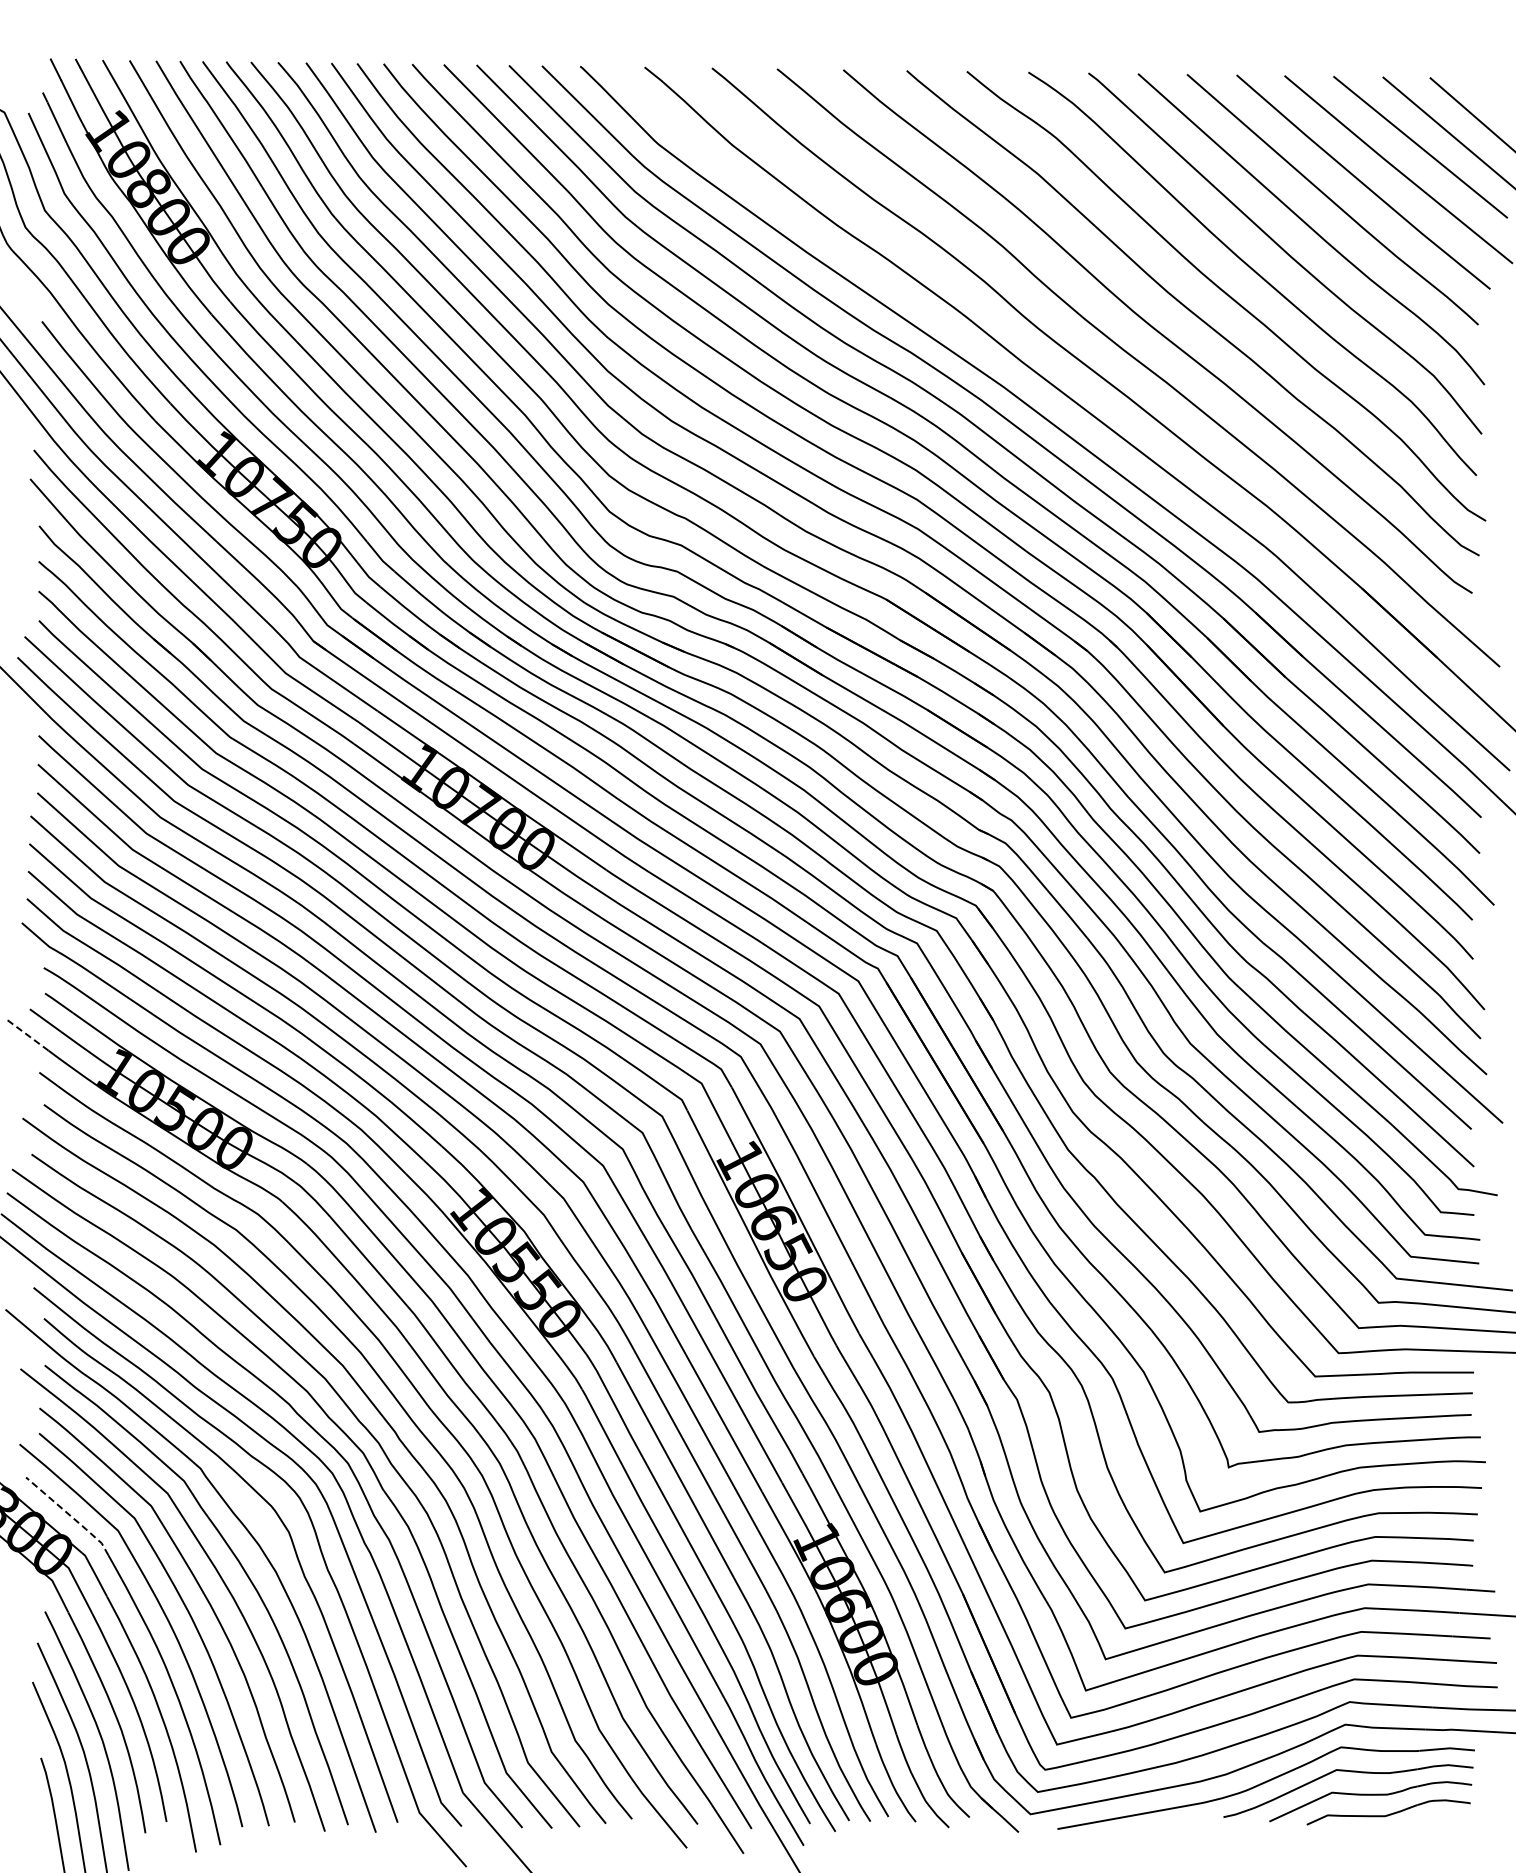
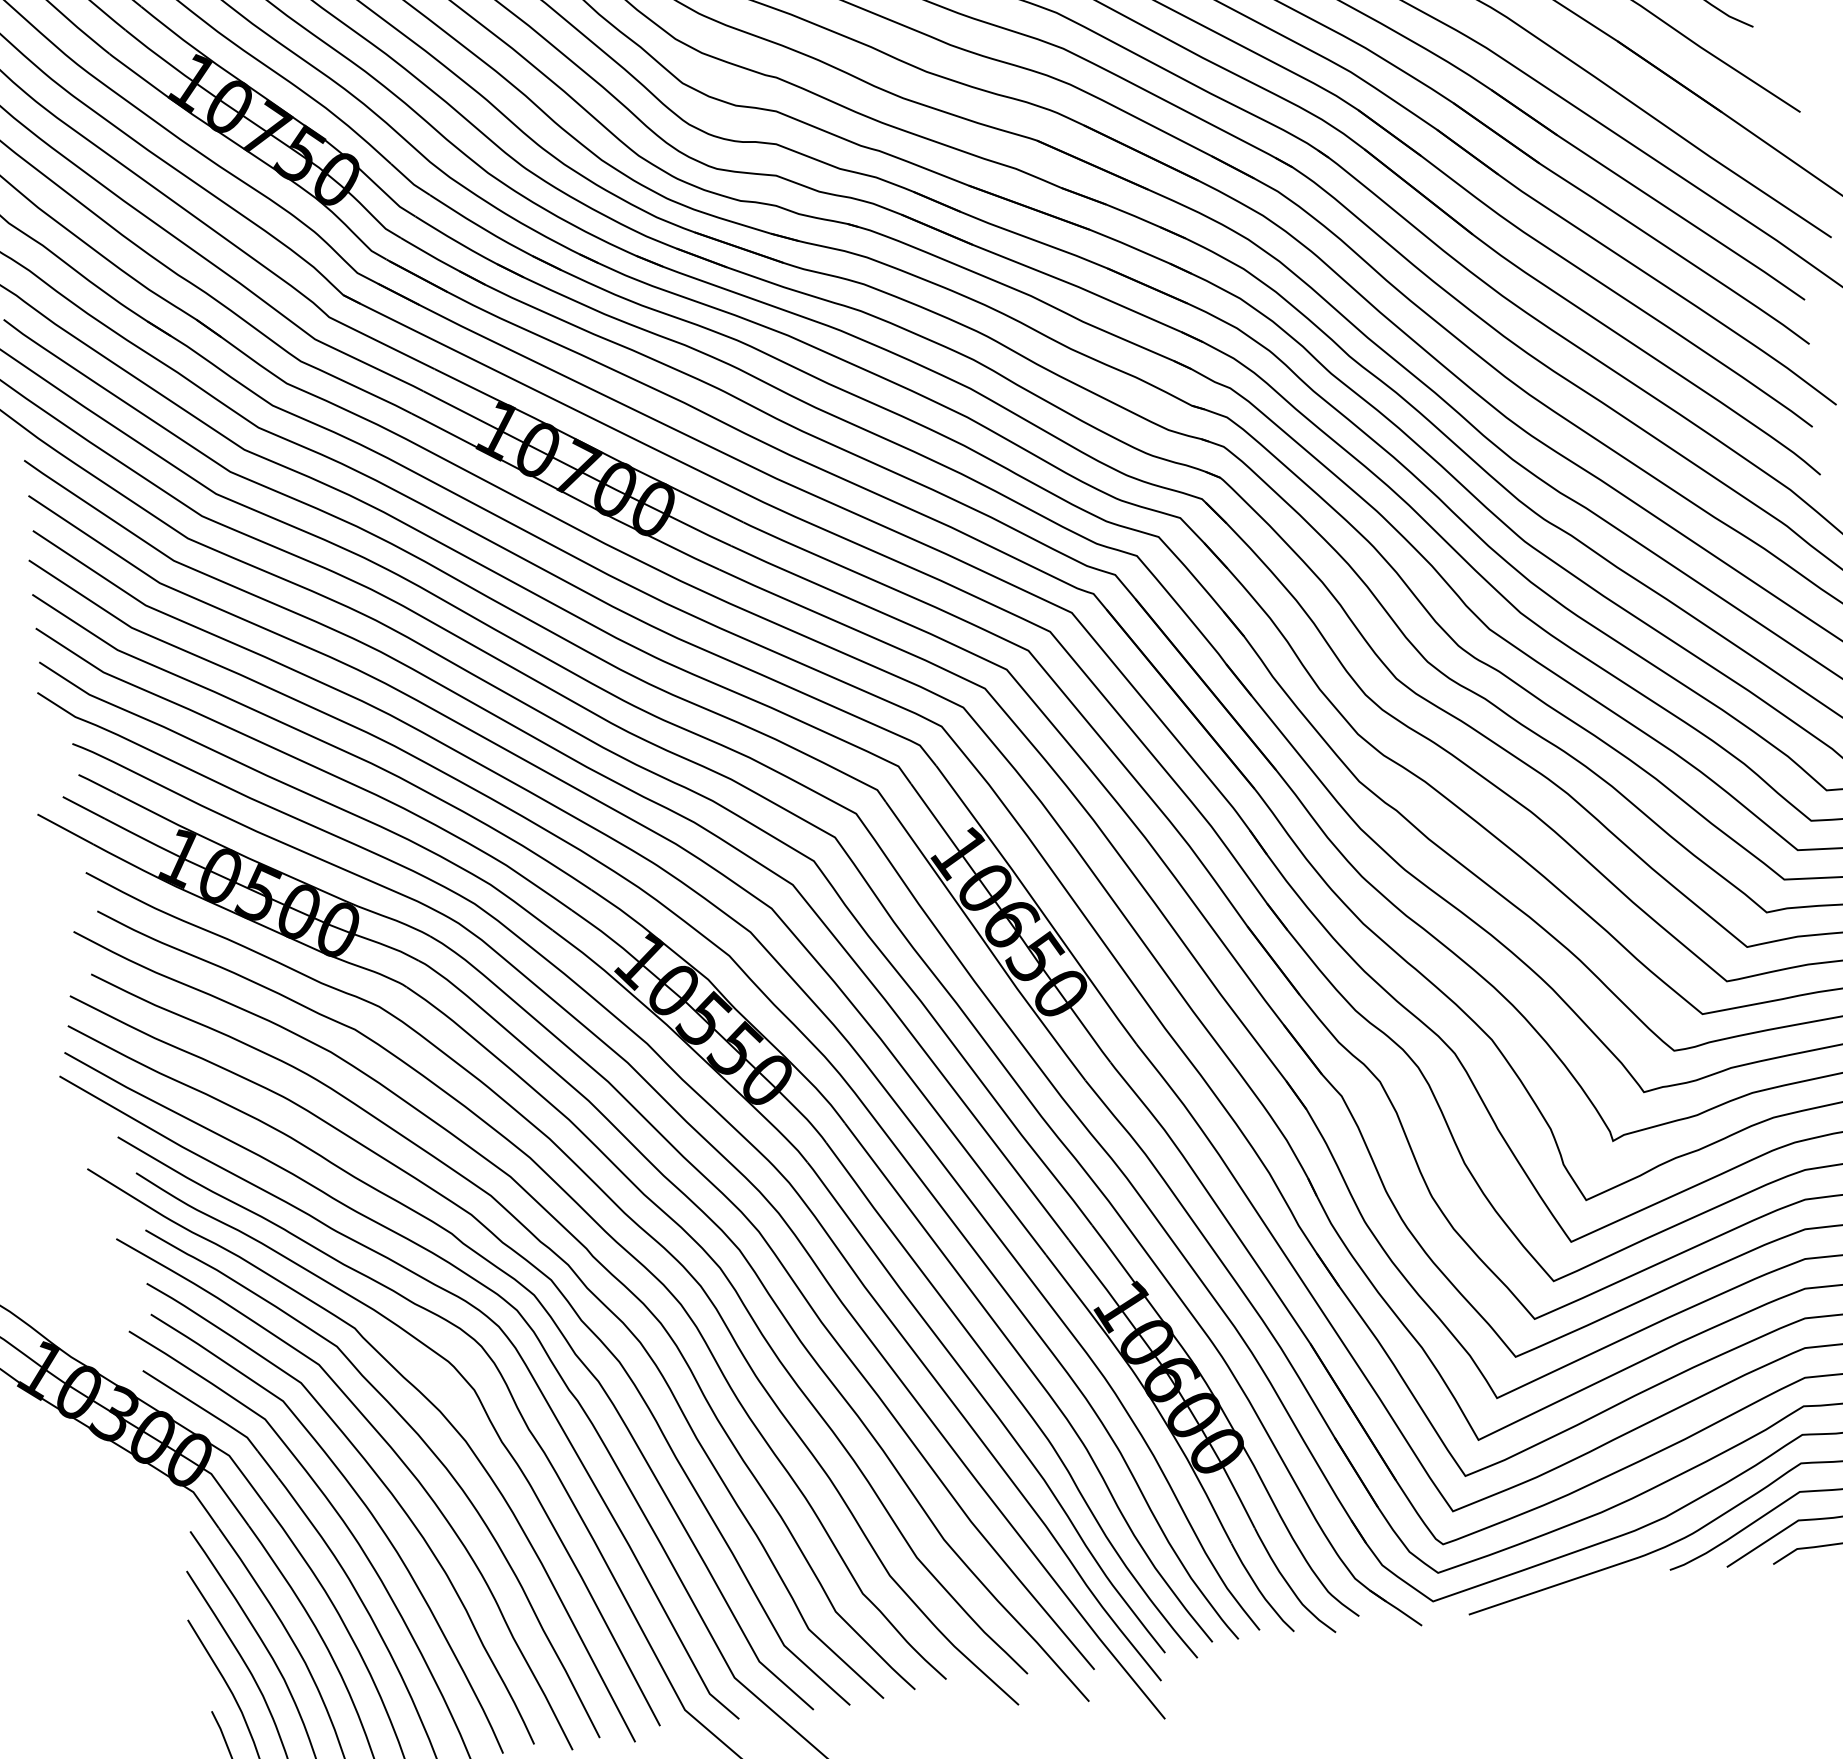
line: (28, 1035) -> (65, 829), dashed -> solid
line: (69, 1515) -> (202, 1409), dashed -> solid

